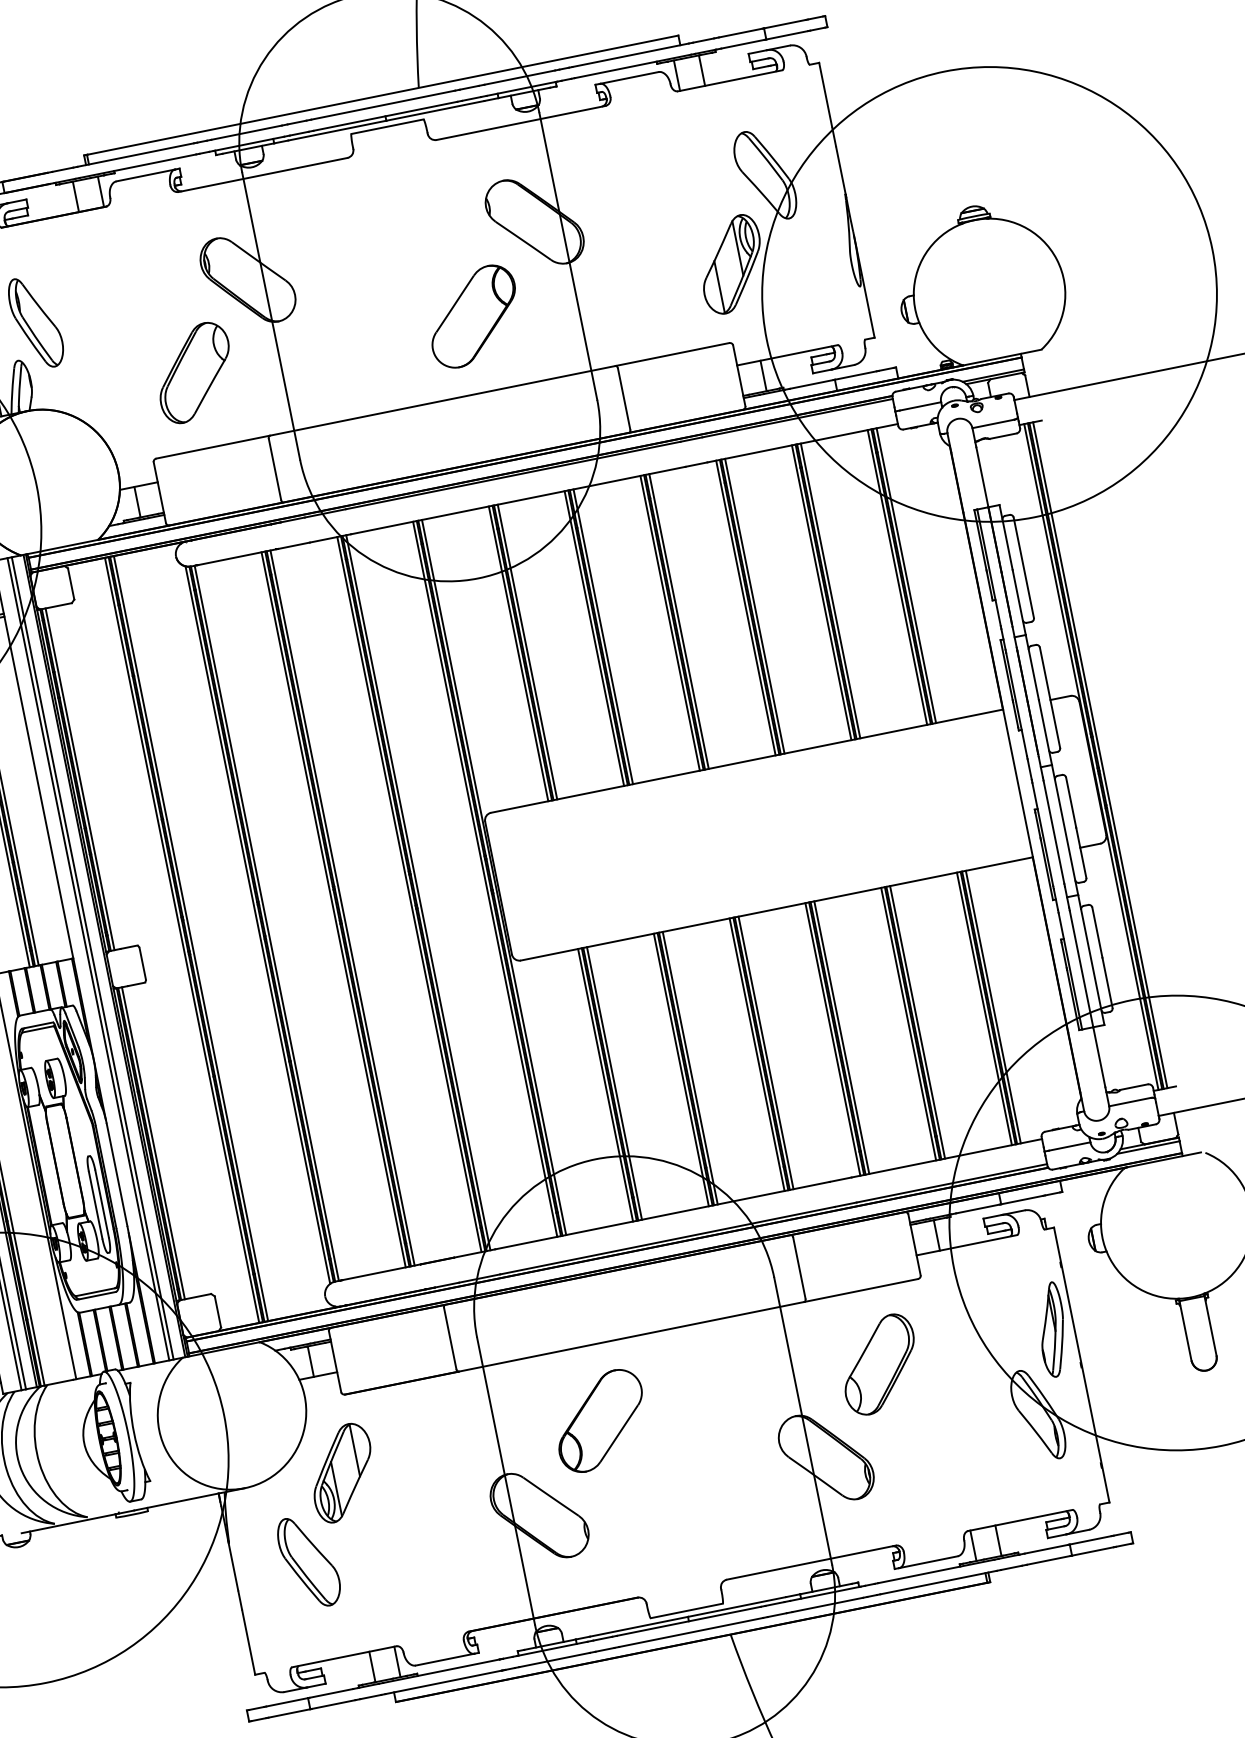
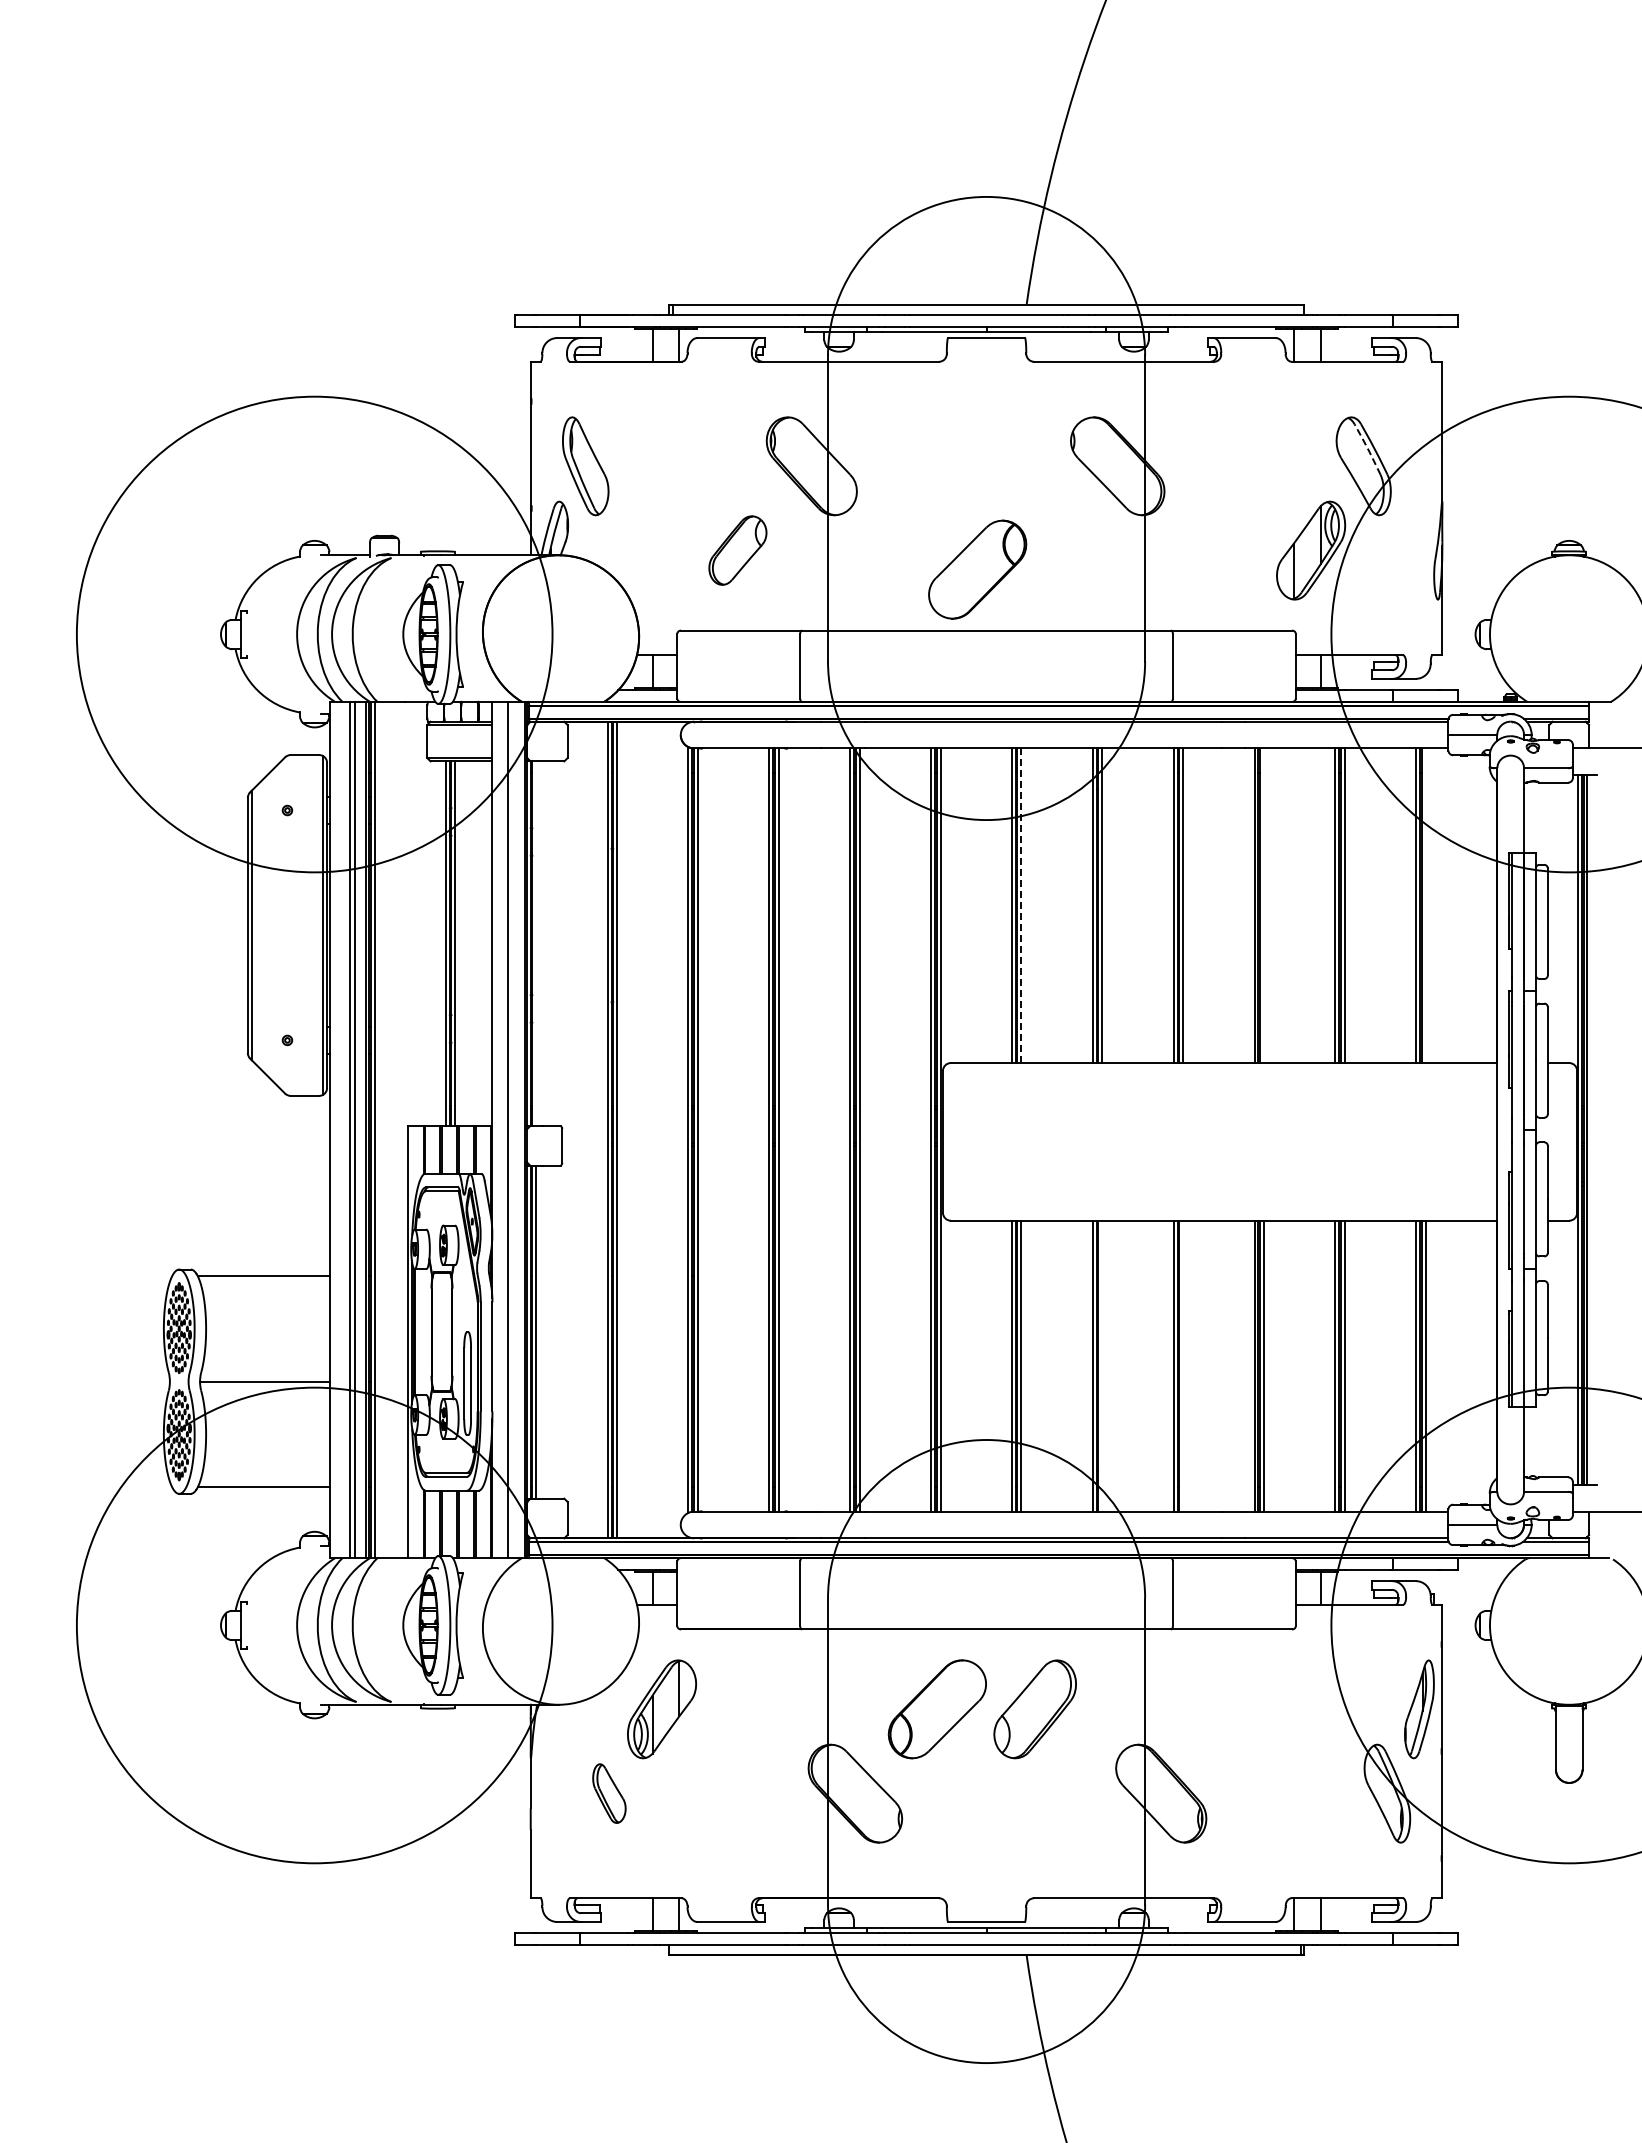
line: (766, 158) -> (1368, 449), solid -> dashed
part: (473, 316) -> (977, 569), moved
part: (194, 372) -> (737, 550), size x0.7
line: (906, 575) -> (1425, 905), removed
line: (755, 605) -> (1264, 905), removed
line: (527, 652) -> (1021, 906), solid -> dashed
line: (80, 779) -> (536, 943), removed
line: (92, 957) -> (512, 1129), removed
line: (766, 1052) -> (1183, 1365), removed
line: (690, 1067) -> (1102, 1365), removed
part: (879, 1364) -> (1034, 1709), moved
part: (309, 1561) -> (609, 1793), size x0.6

